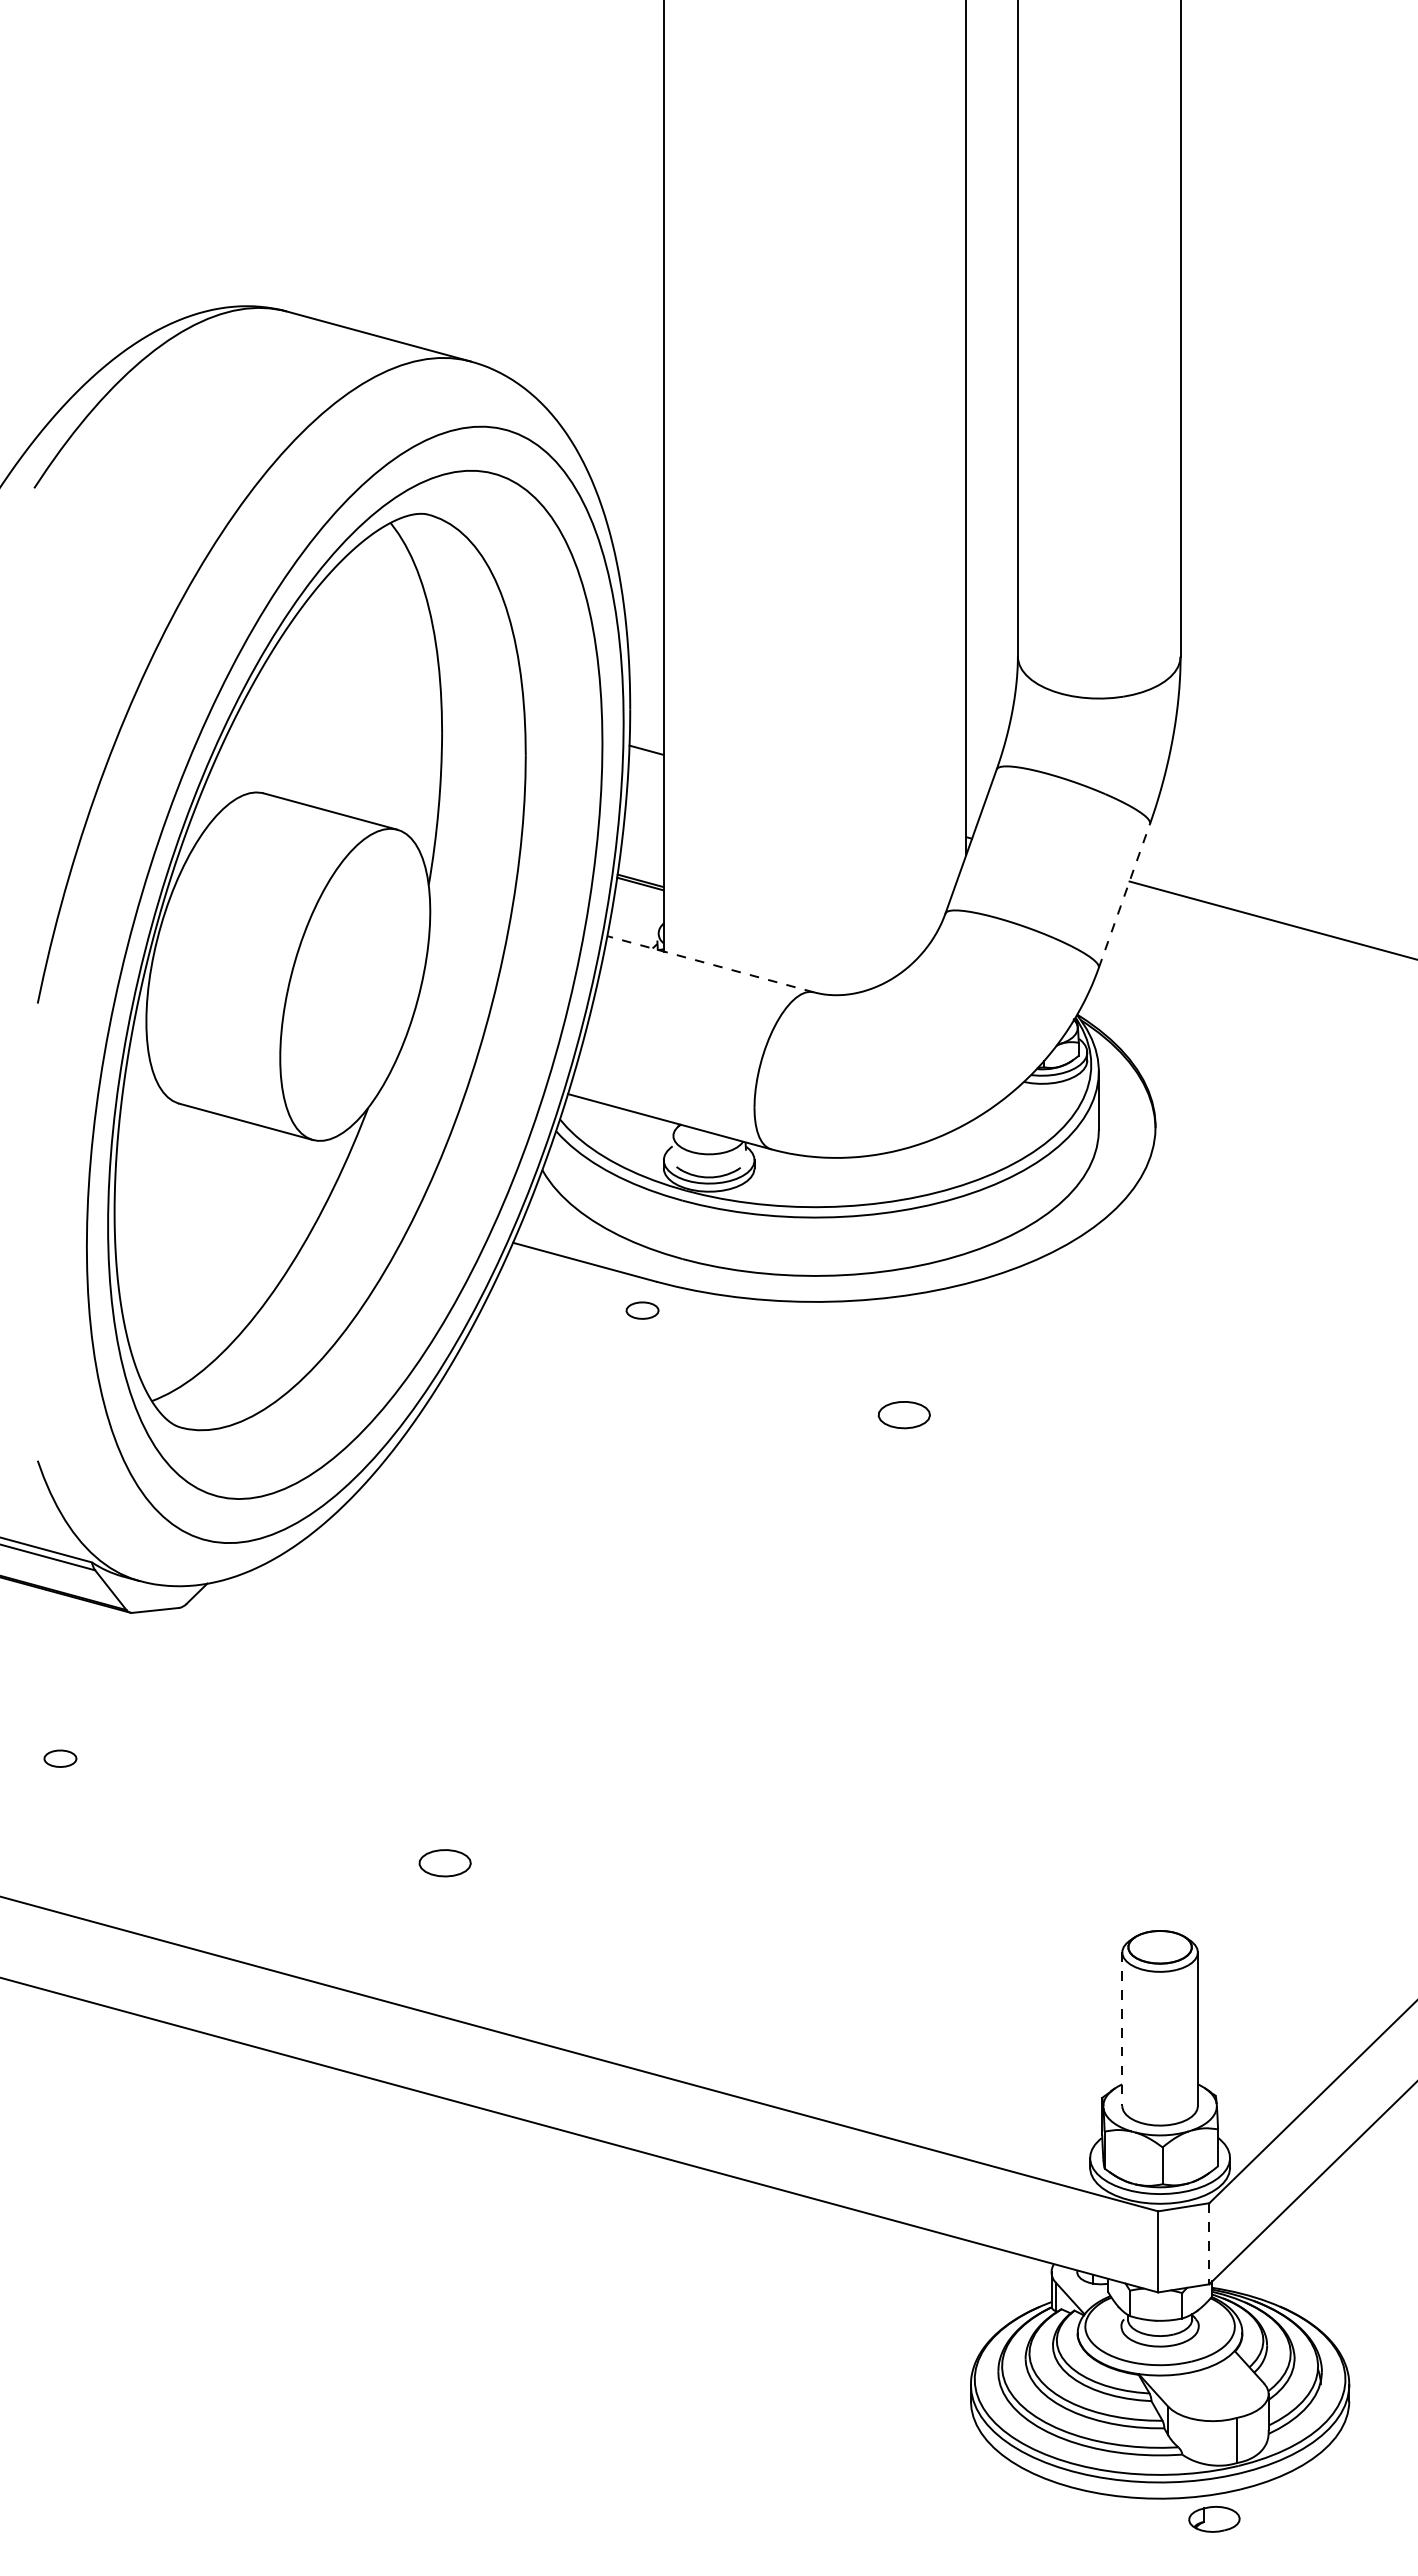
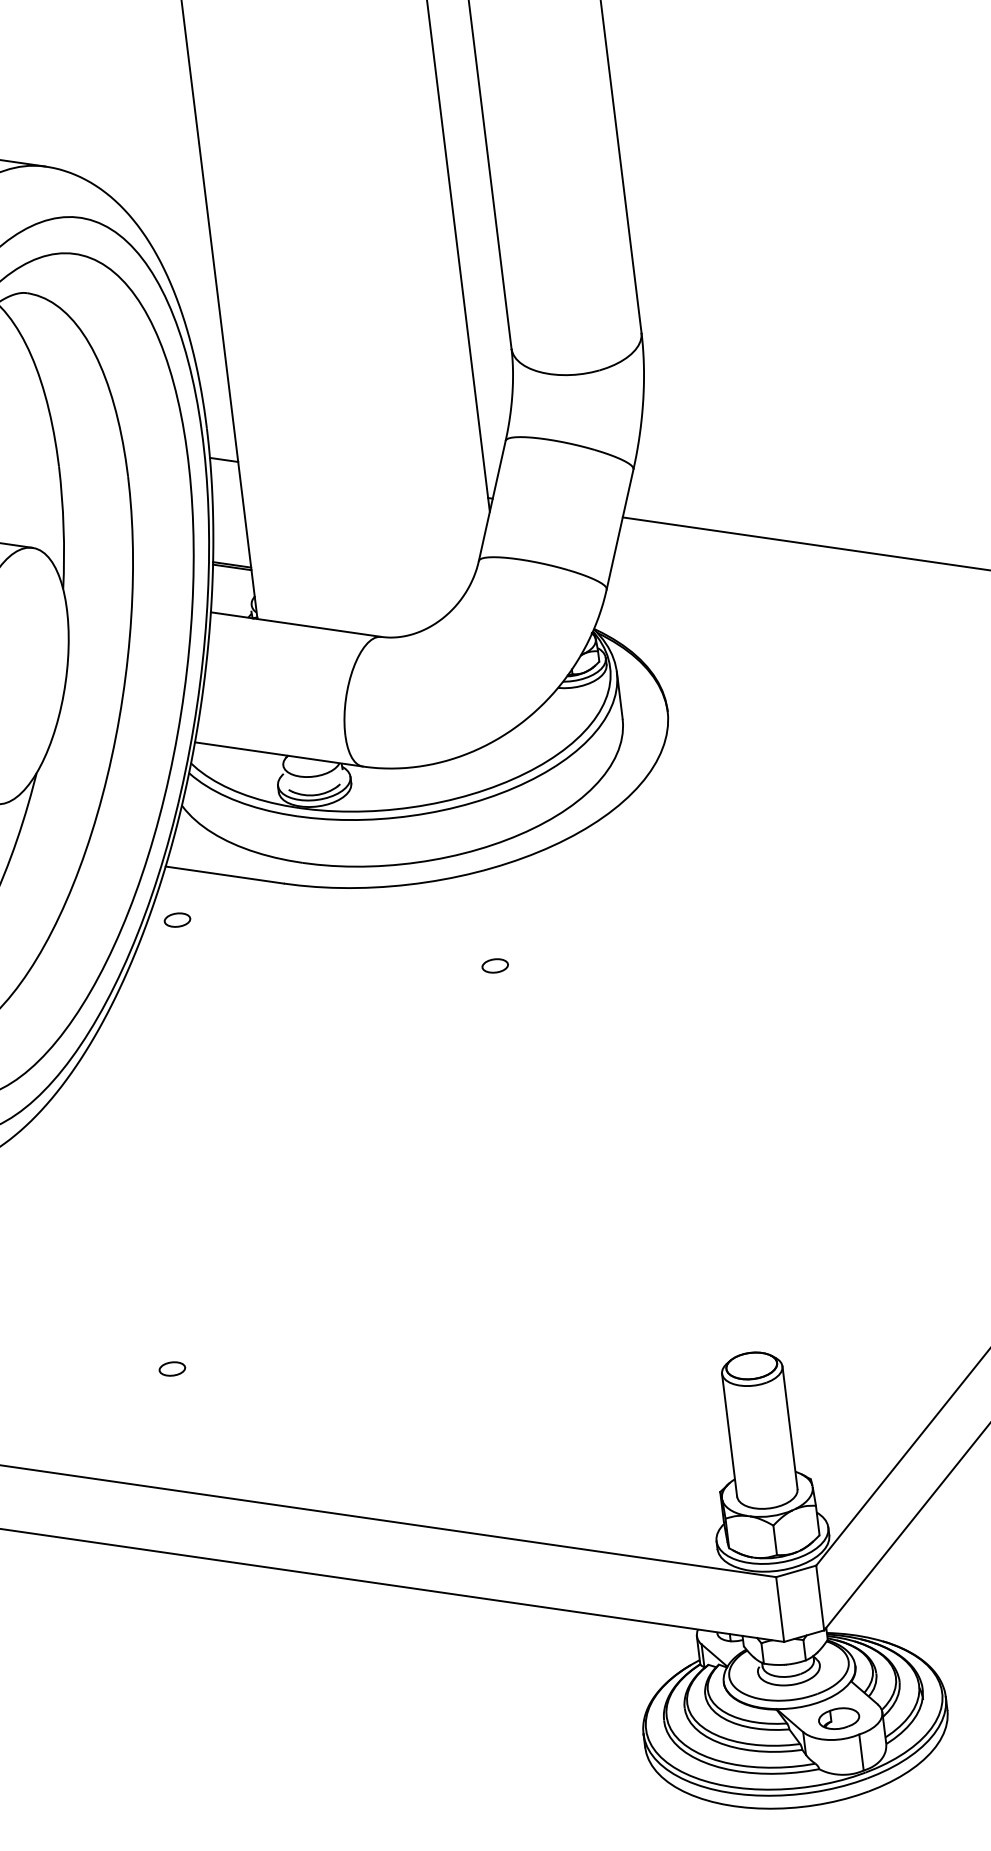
line: (1124, 895) -> (620, 529), dashed -> solid
line: (710, 964) -> (296, 624), dashed -> solid
part: (642, 1310) -> (177, 920), moved
part: (904, 1415) -> (495, 966), size x0.62
part: (445, 1863) -> (172, 1369), size x0.62
line: (1122, 2029) -> (729, 1435), dashed -> solid
line: (1209, 2243) -> (820, 1597), dashed -> solid
part: (1214, 2519) -> (839, 1718), moved

